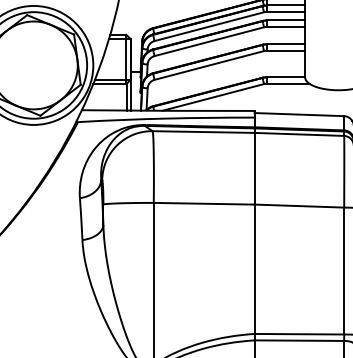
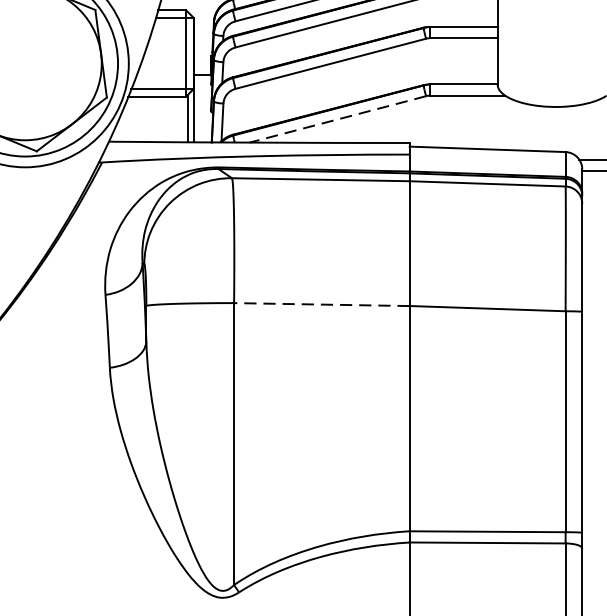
line: (212, 97) -> (336, 119), solid -> dashed
line: (203, 203) -> (320, 304), solid -> dashed

